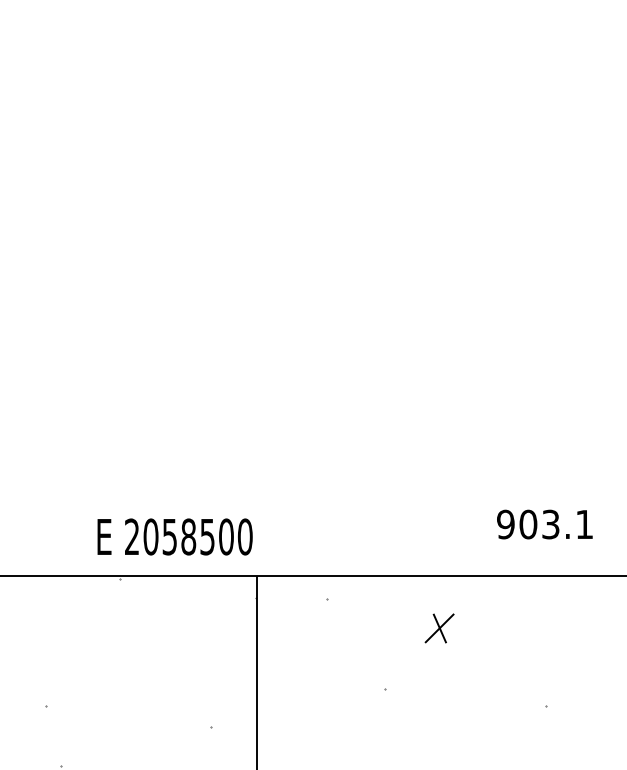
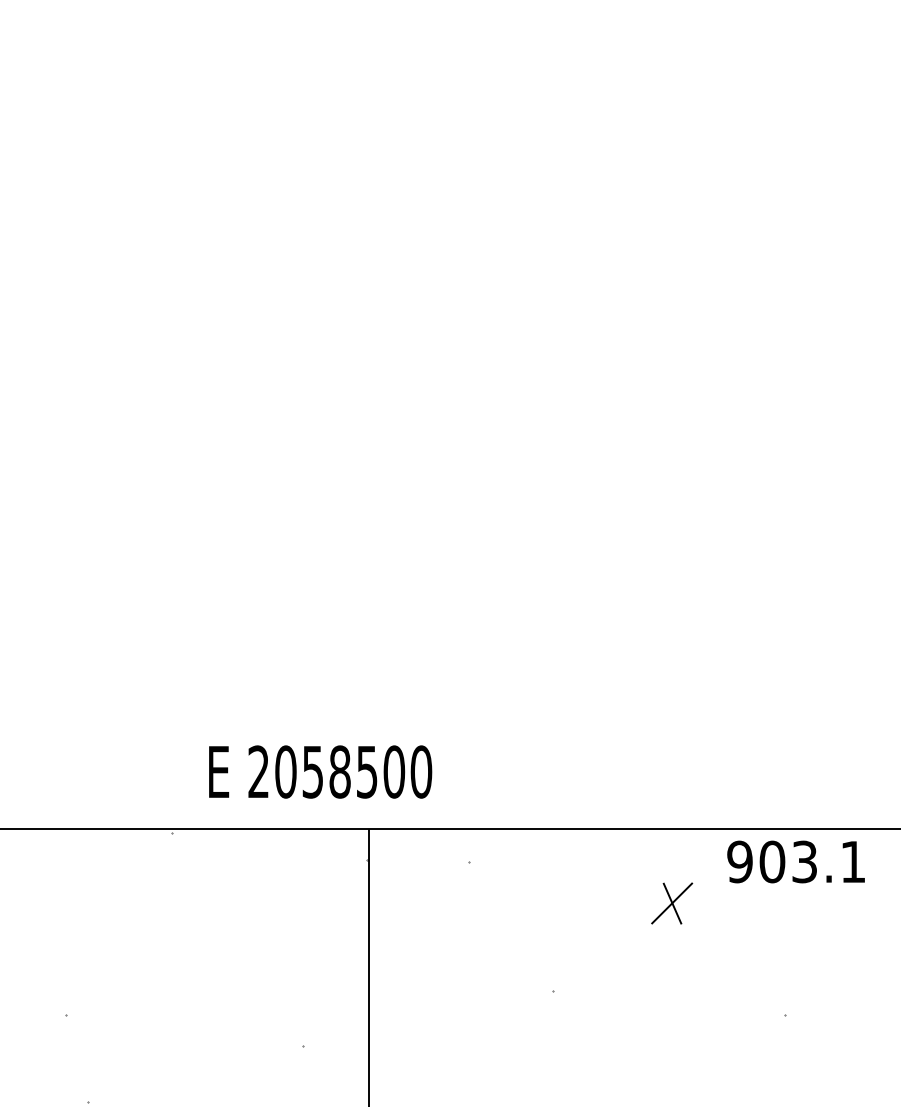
text: (544, 524) -> (795, 861), moved
text: (174, 536) -> (319, 771), moved
part: (439, 628) -> (671, 903), moved

